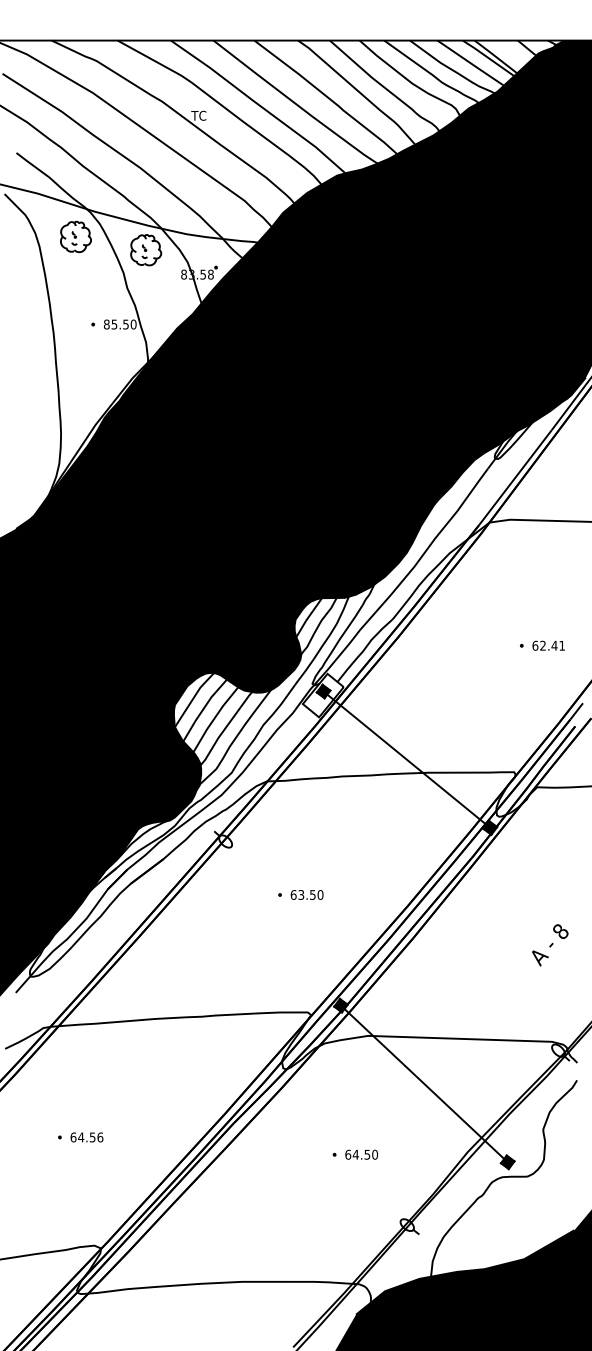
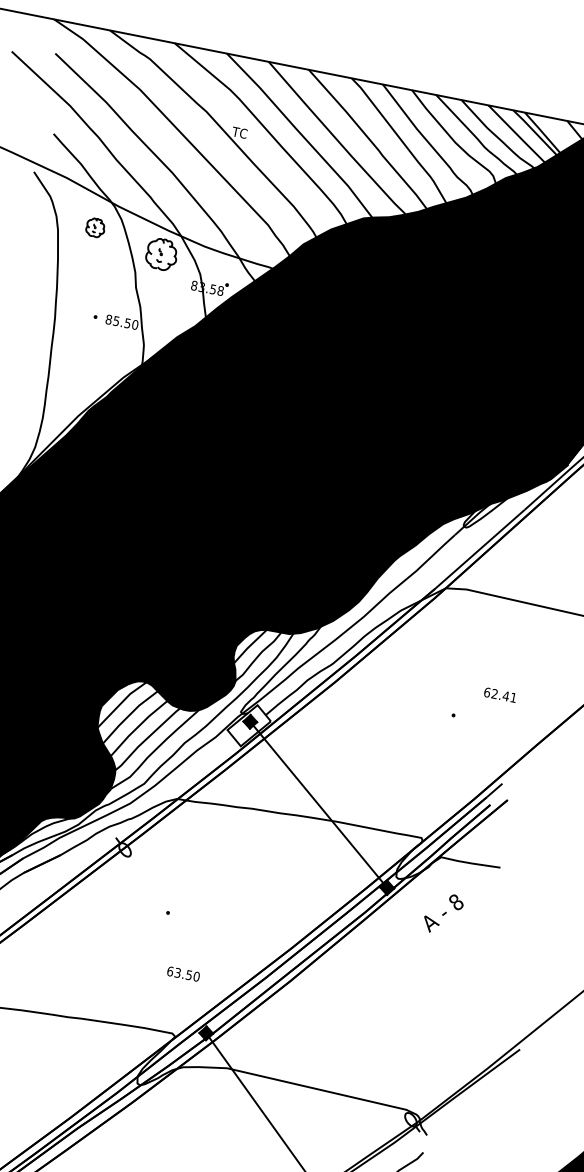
part: (75, 236) -> (95, 227), size x0.6
text: (548, 645) -> (500, 694), moved
text: (306, 894) -> (183, 973), moved
text: (550, 945) -> (443, 913), moved

